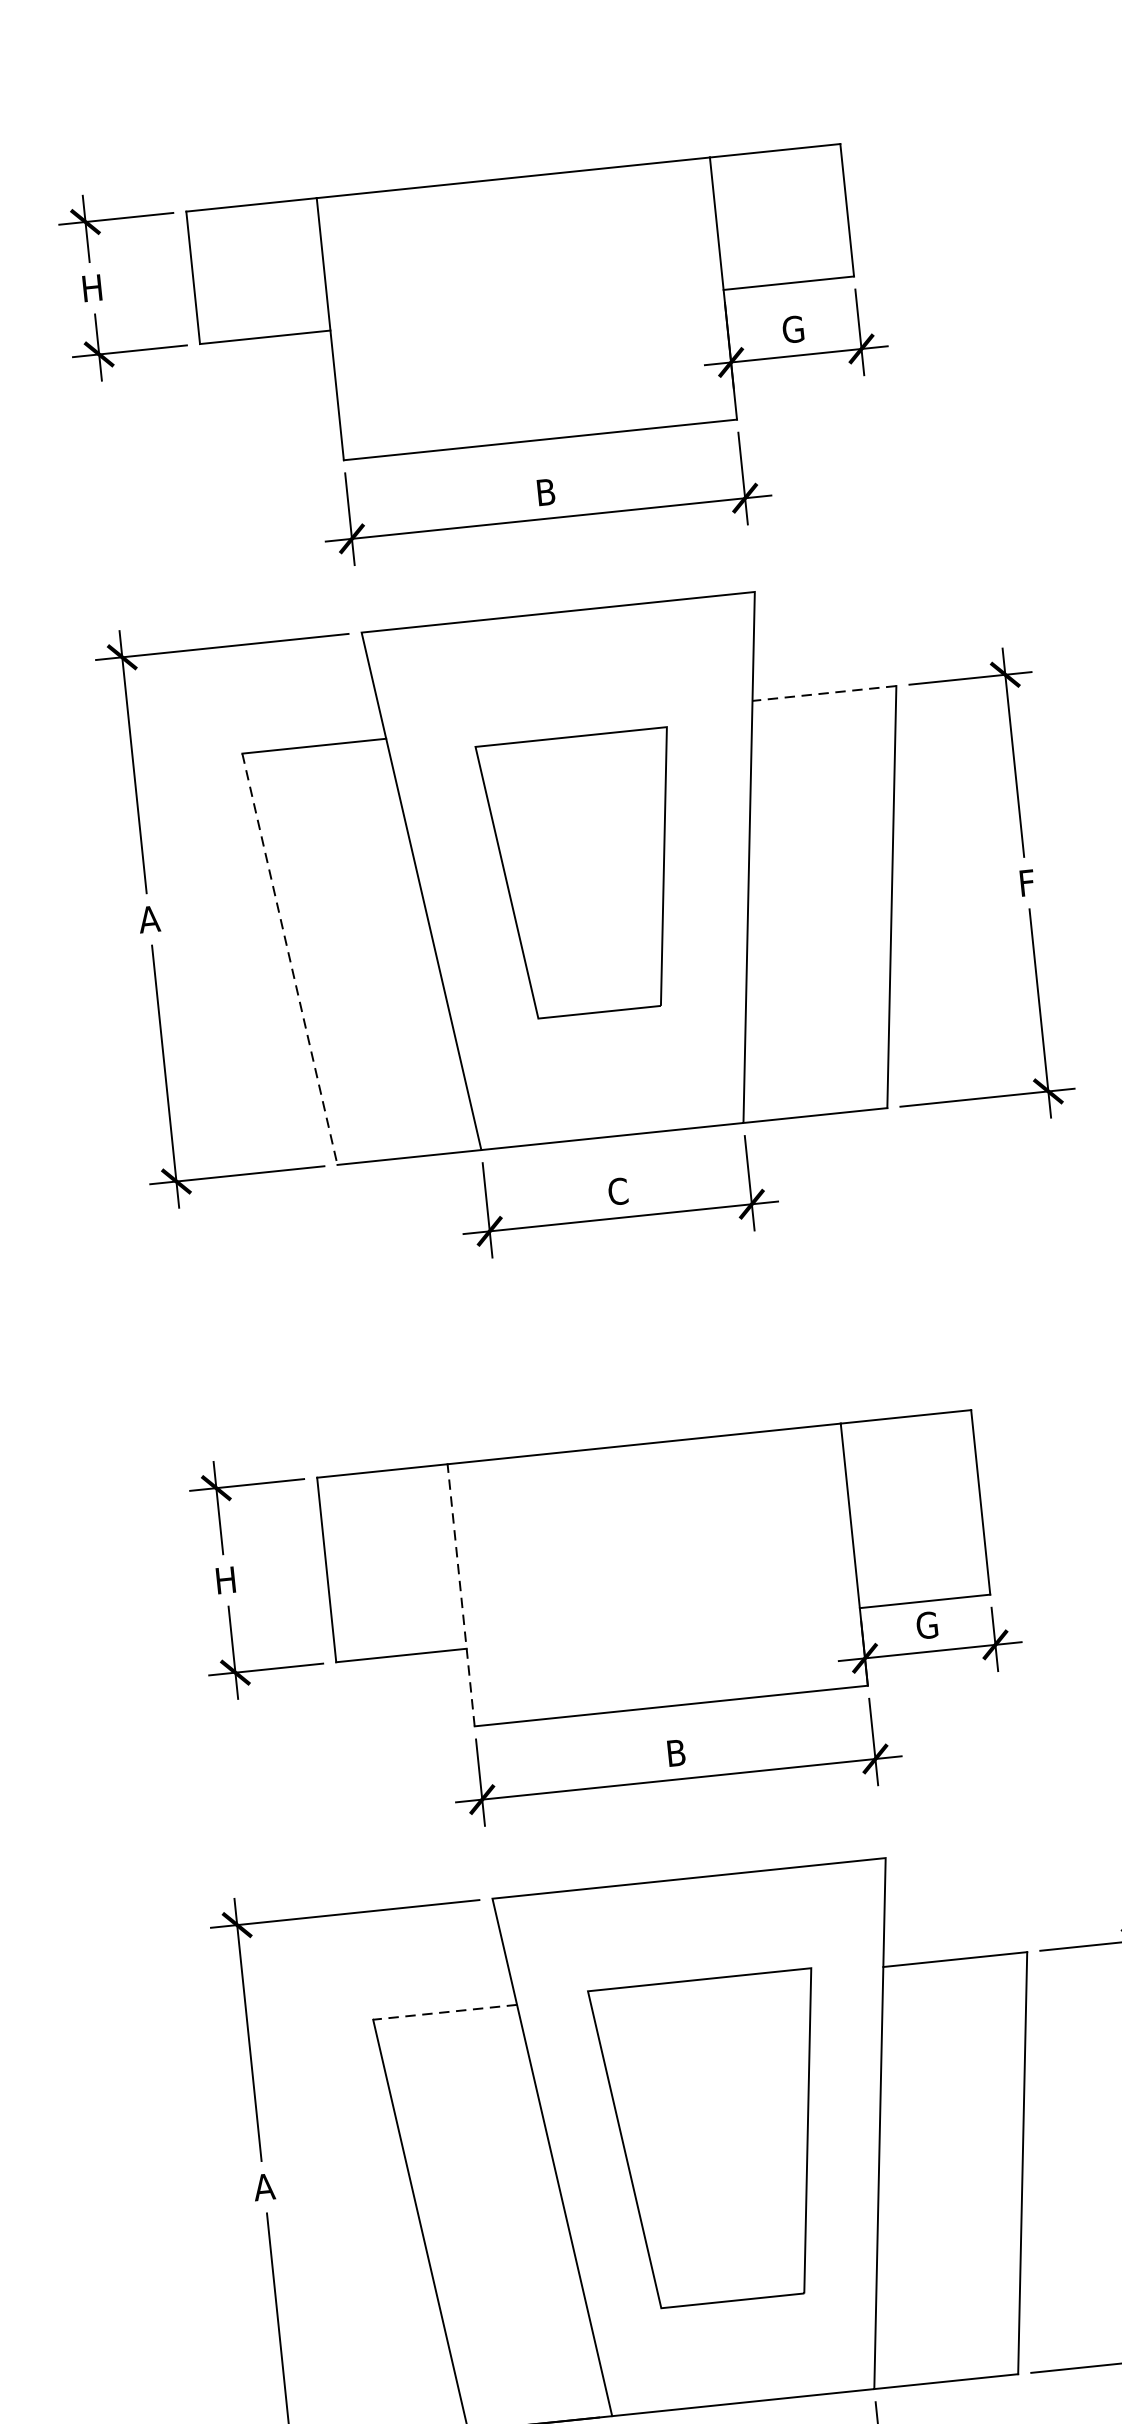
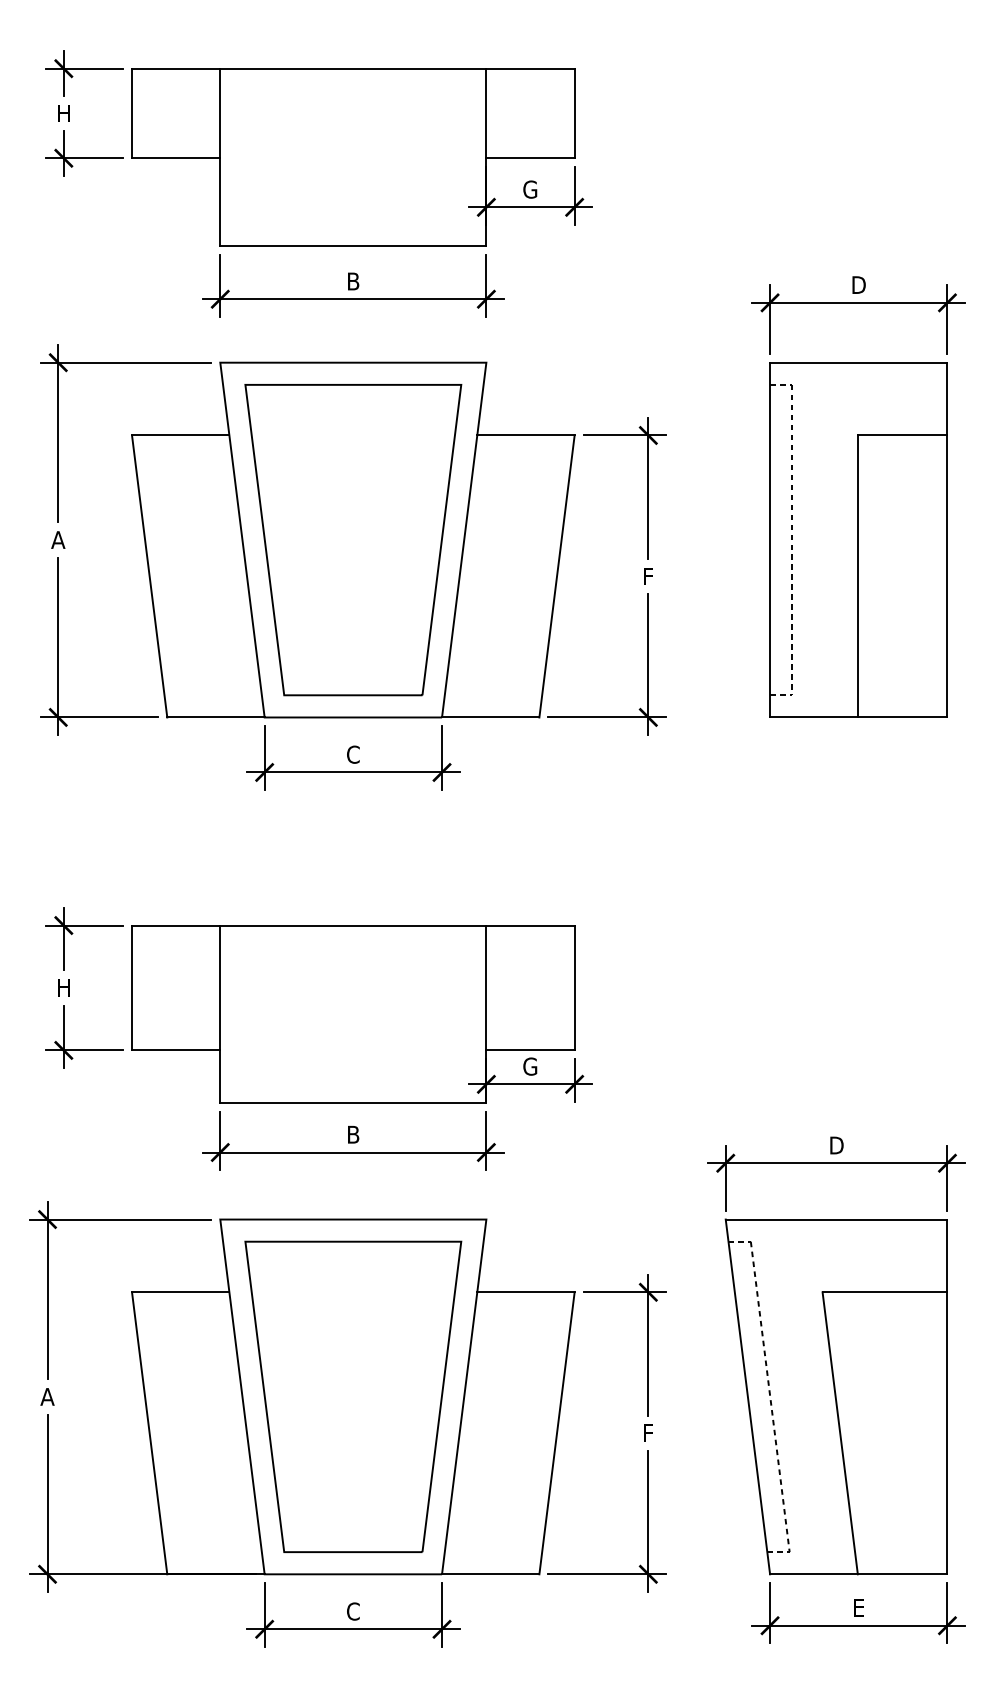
line: (823, 693) -> (525, 435), dashed -> solid
part: (585, 874) -> (353, 540), size x1.67
line: (289, 959) -> (149, 576), dashed -> solid
line: (461, 1595) -> (220, 1014), dashed -> solid
line: (444, 2012) -> (180, 1292), dashed -> solid
part: (716, 2139) -> (353, 1396), size x1.43

